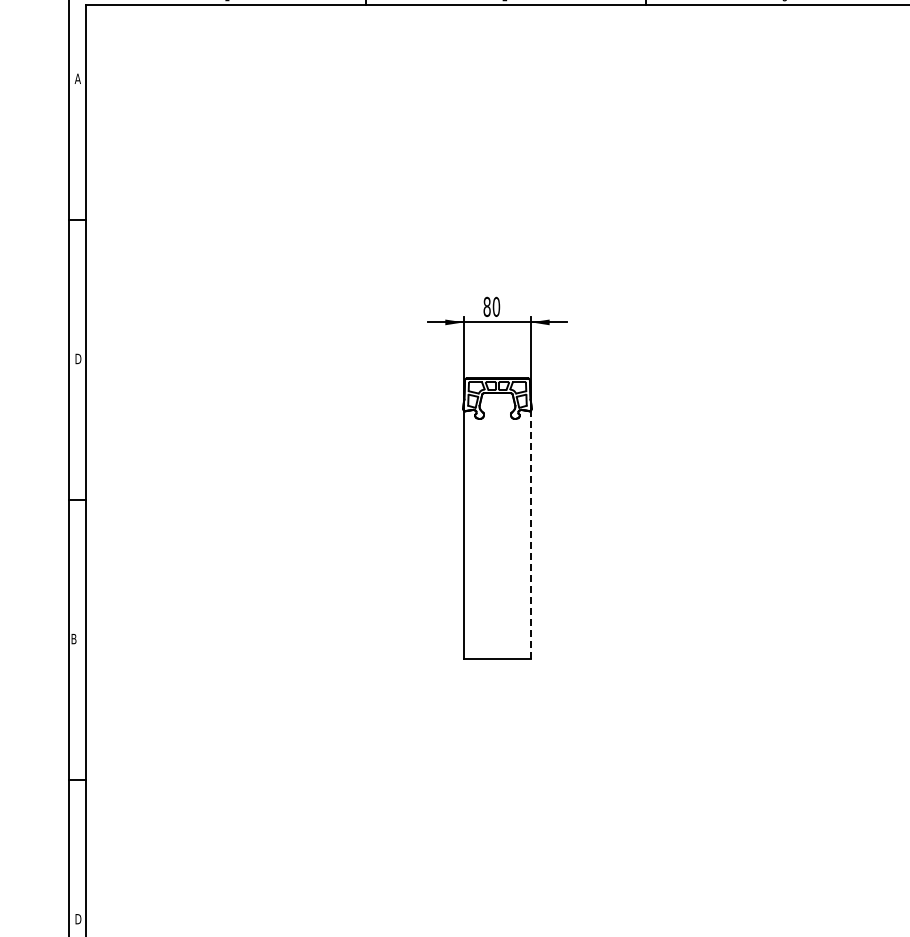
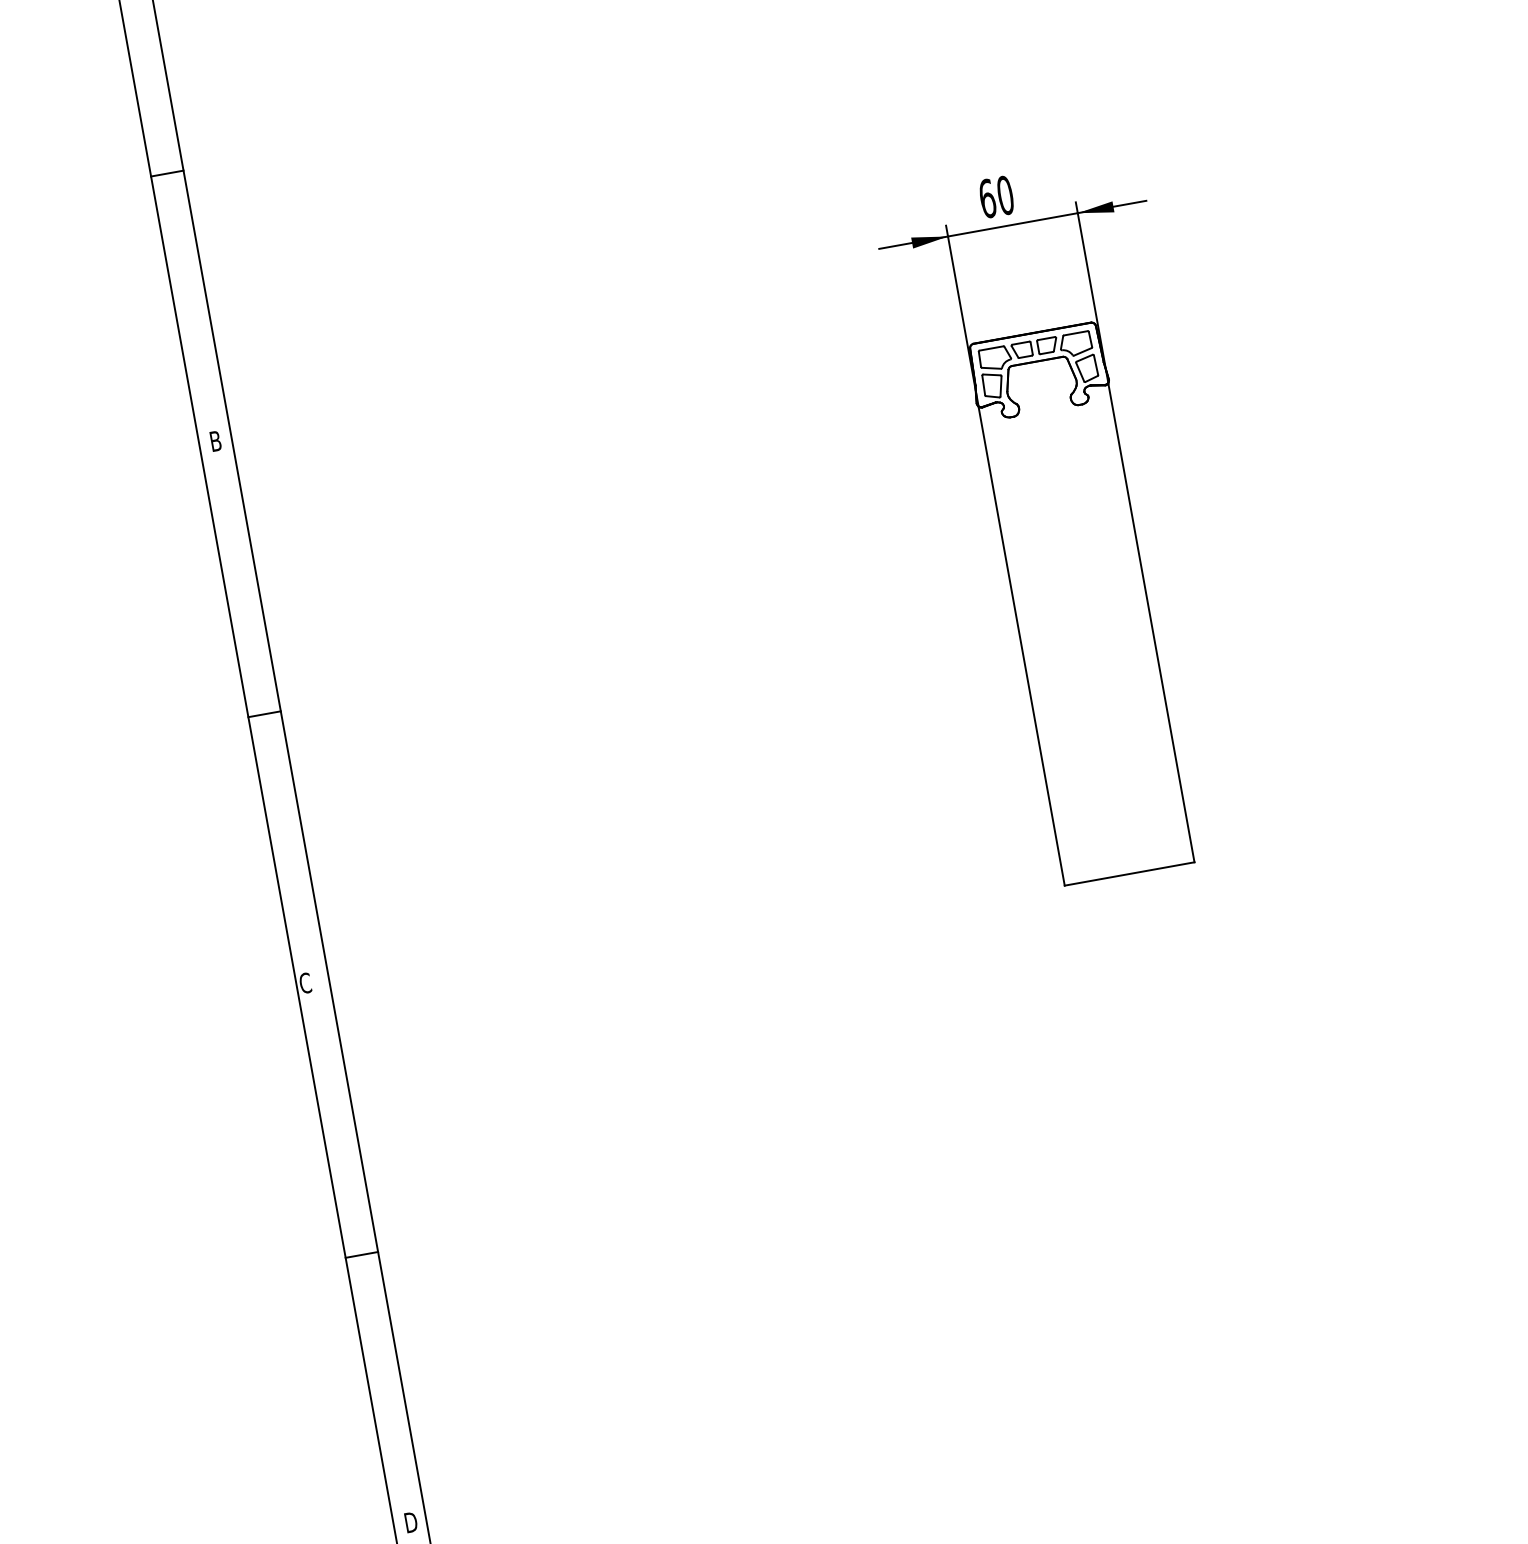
text: (486, 306) -> (986, 198), 80 -> 60
text: (78, 358) -> (216, 440), D -> B
line: (531, 534) -> (1152, 622), dashed -> solid
text: (73, 638) -> (304, 982), B -> C

